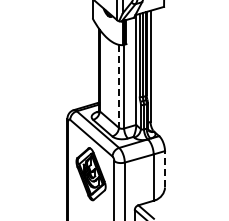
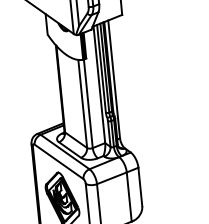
line: (118, 86) -> (82, 104), dashed -> solid
line: (164, 168) -> (139, 186), dashed -> solid

